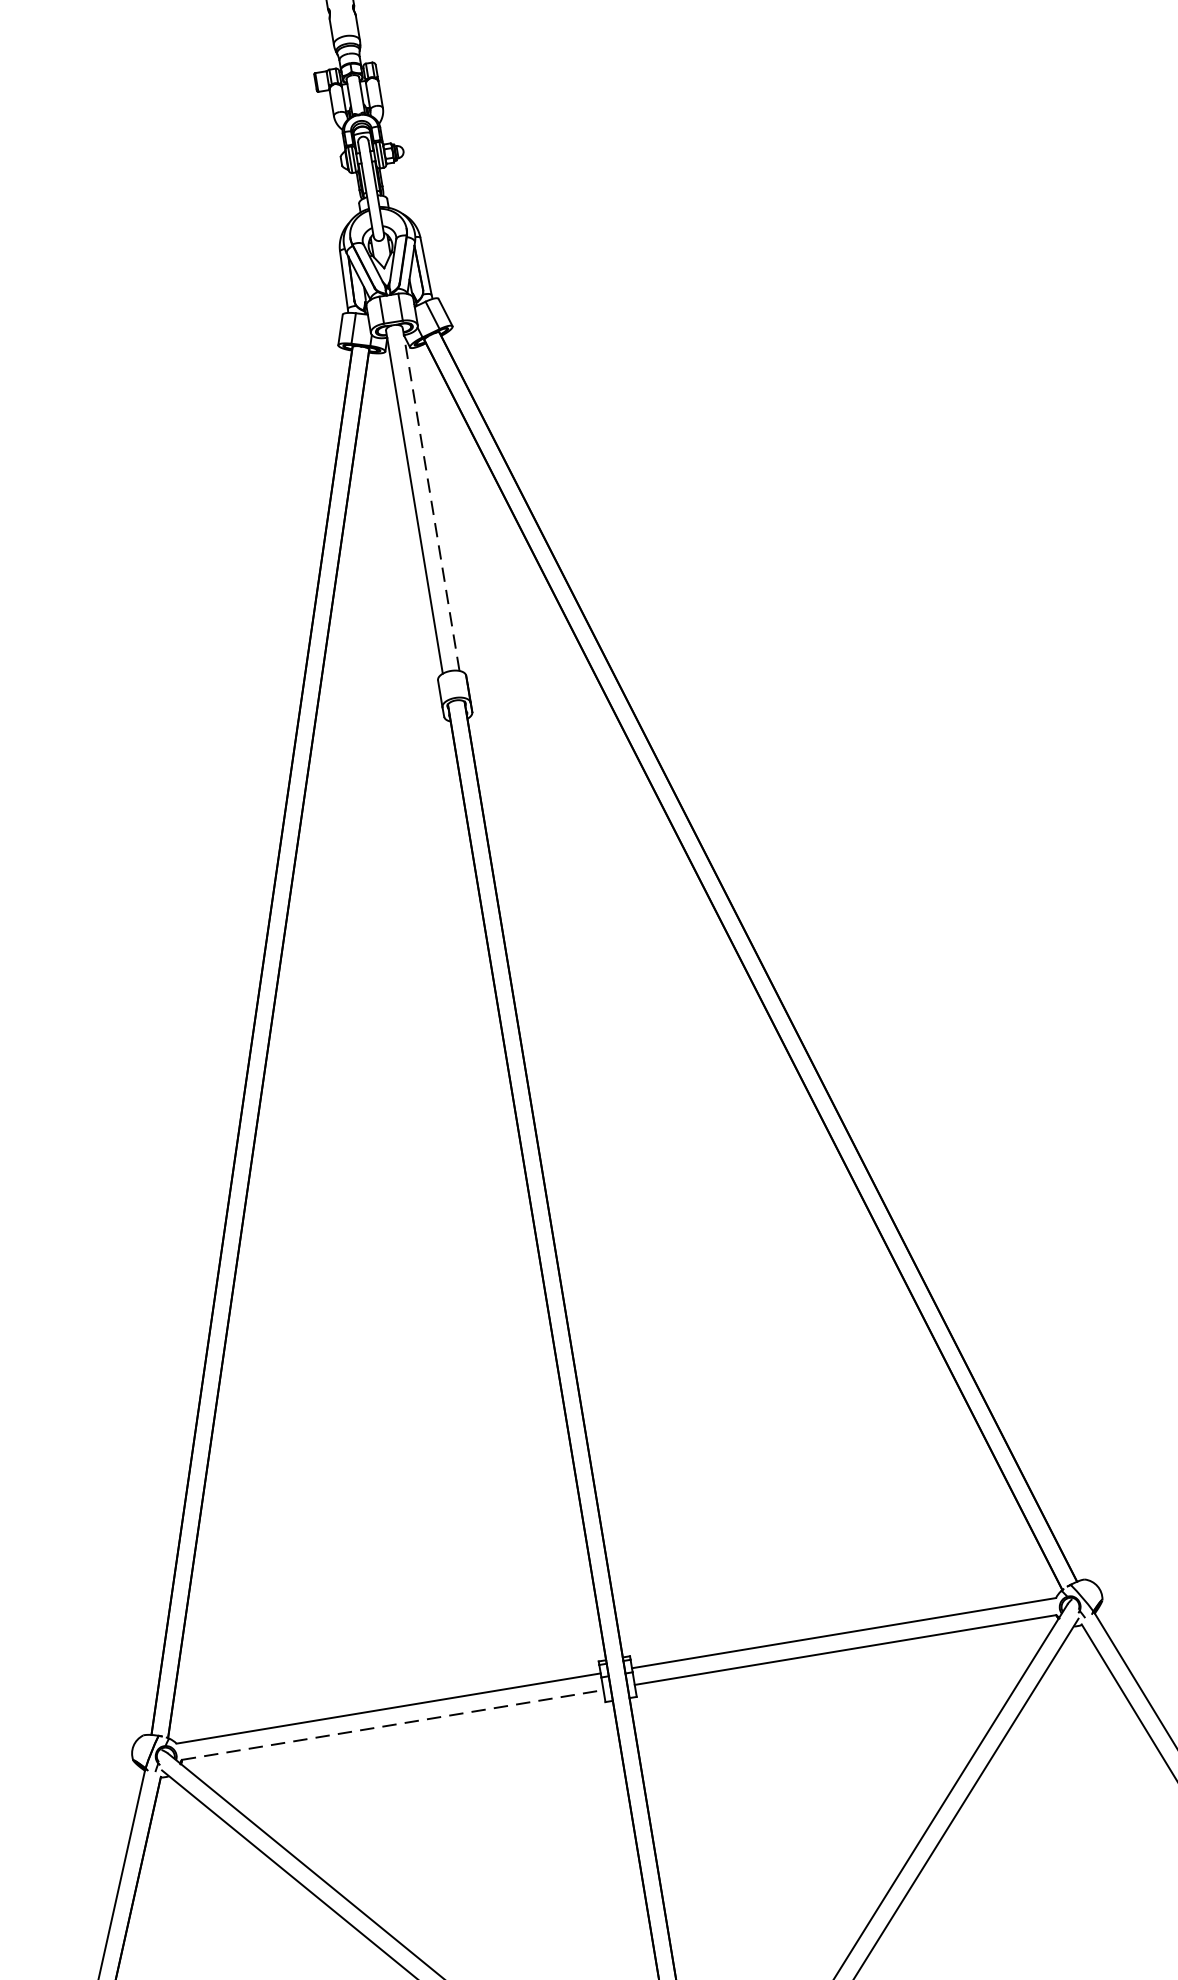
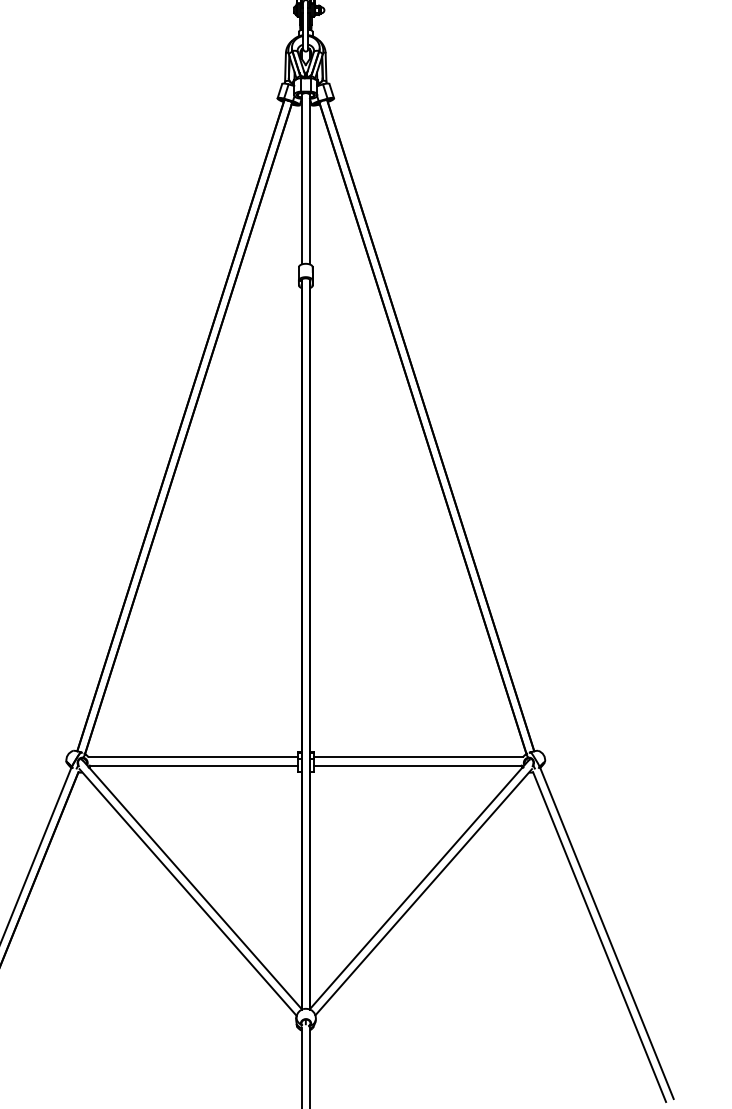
line: (430, 498) -> (309, 179), dashed -> solid
line: (393, 1724) -> (194, 765), dashed -> solid

